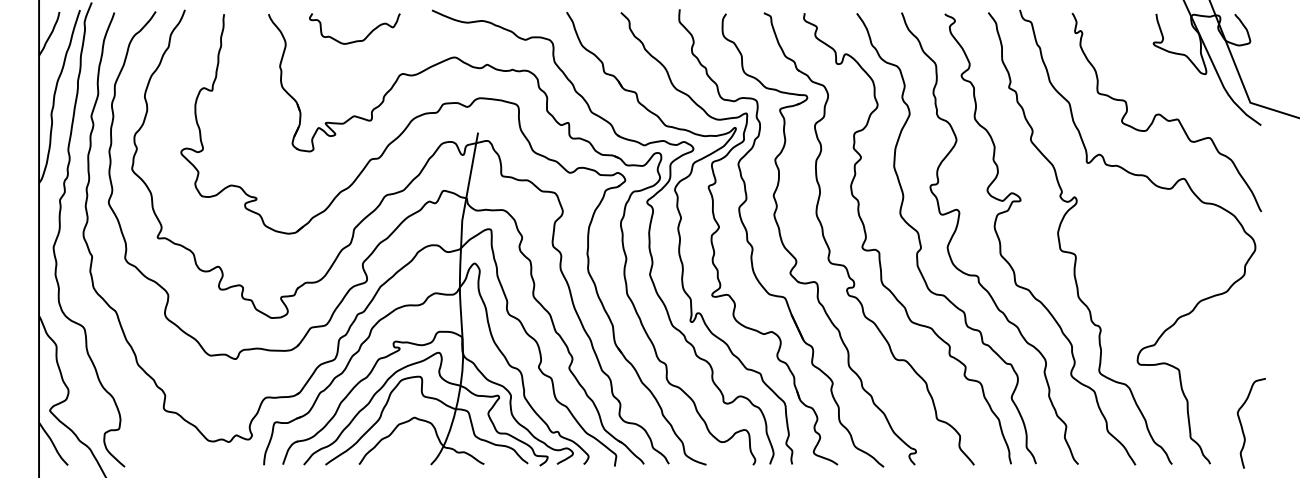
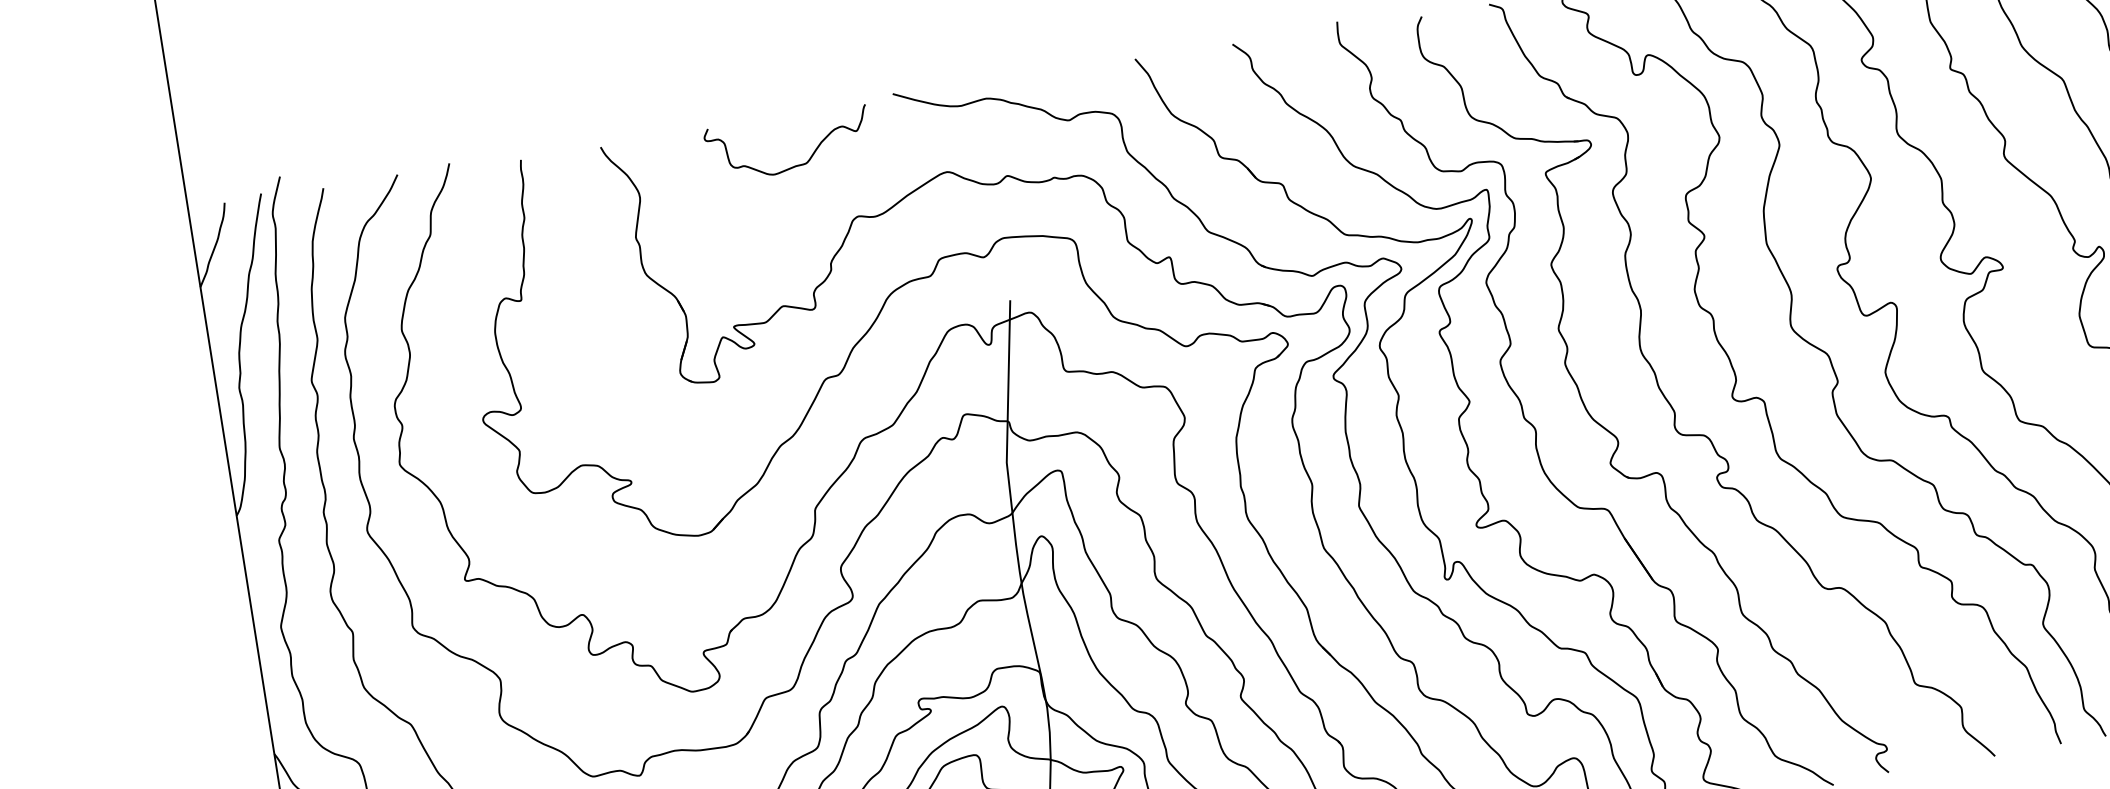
curve: (355, 40) -> (792, 165), moved

